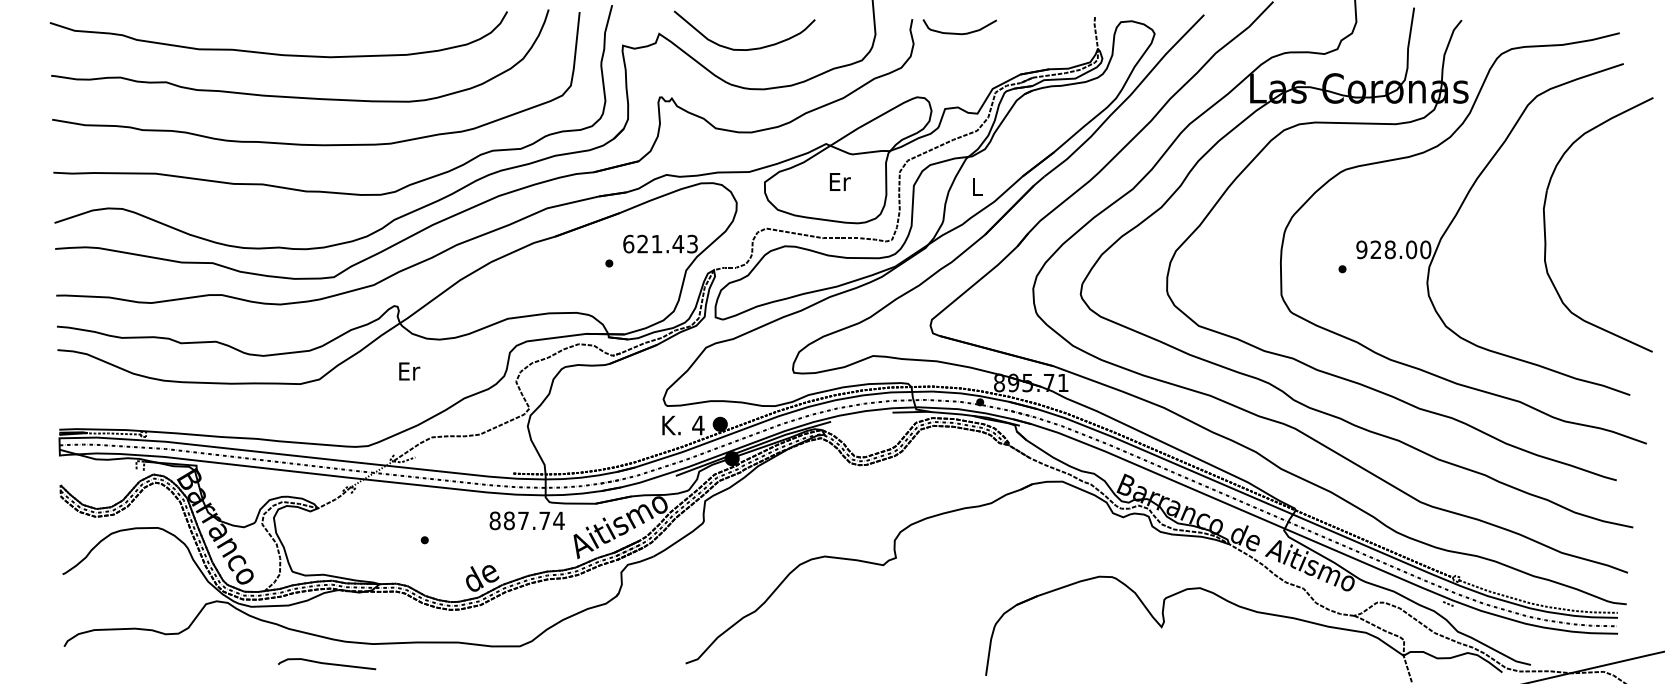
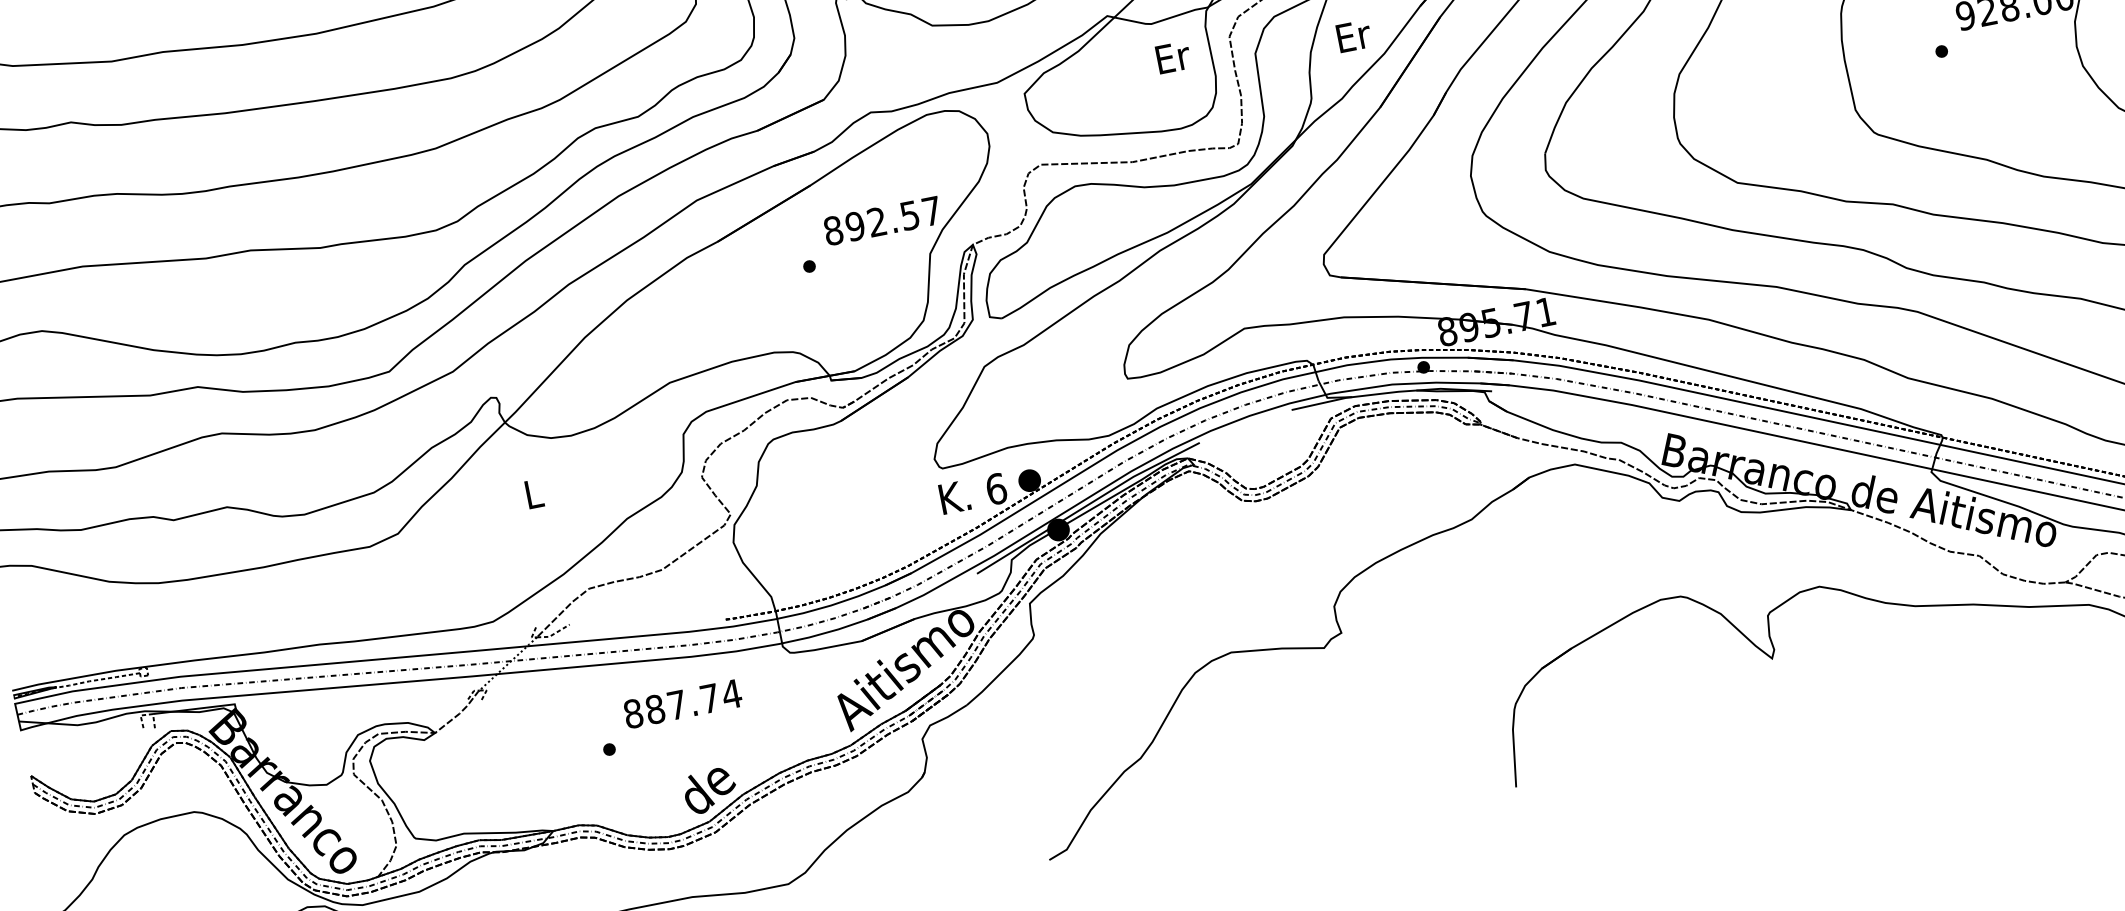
text: (840, 181) -> (1173, 56), moved
text: (977, 187) -> (1353, 36), L -> Er
text: (660, 243) -> (882, 220), 621.43 -> 892.57
text: (409, 371) -> (534, 494), Er -> L
text: (698, 425) -> (996, 489), 4 -> 6
text: (526, 520) -> (681, 703), moved

